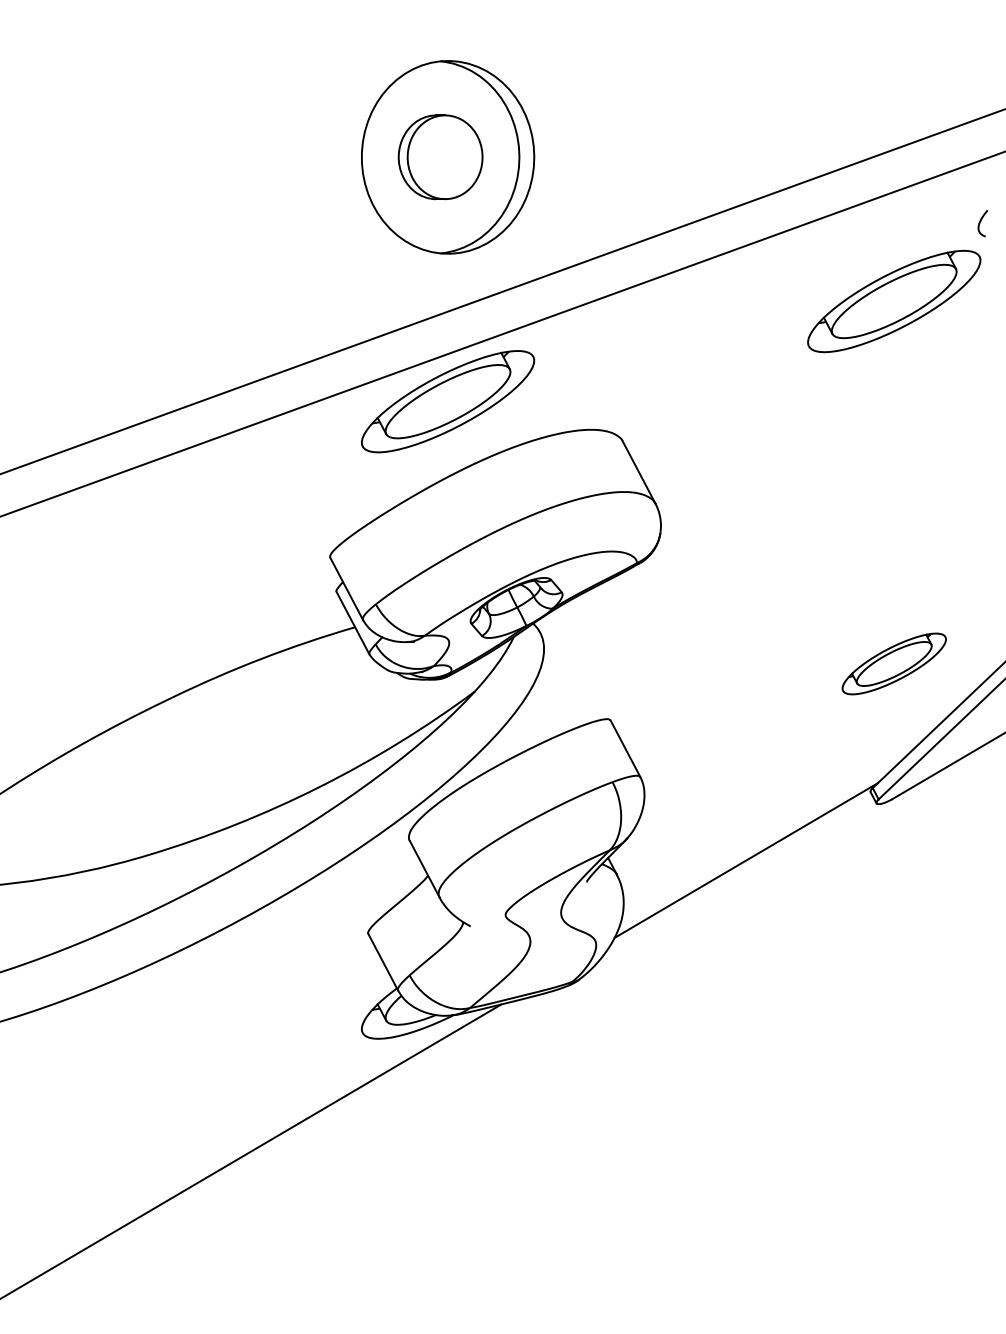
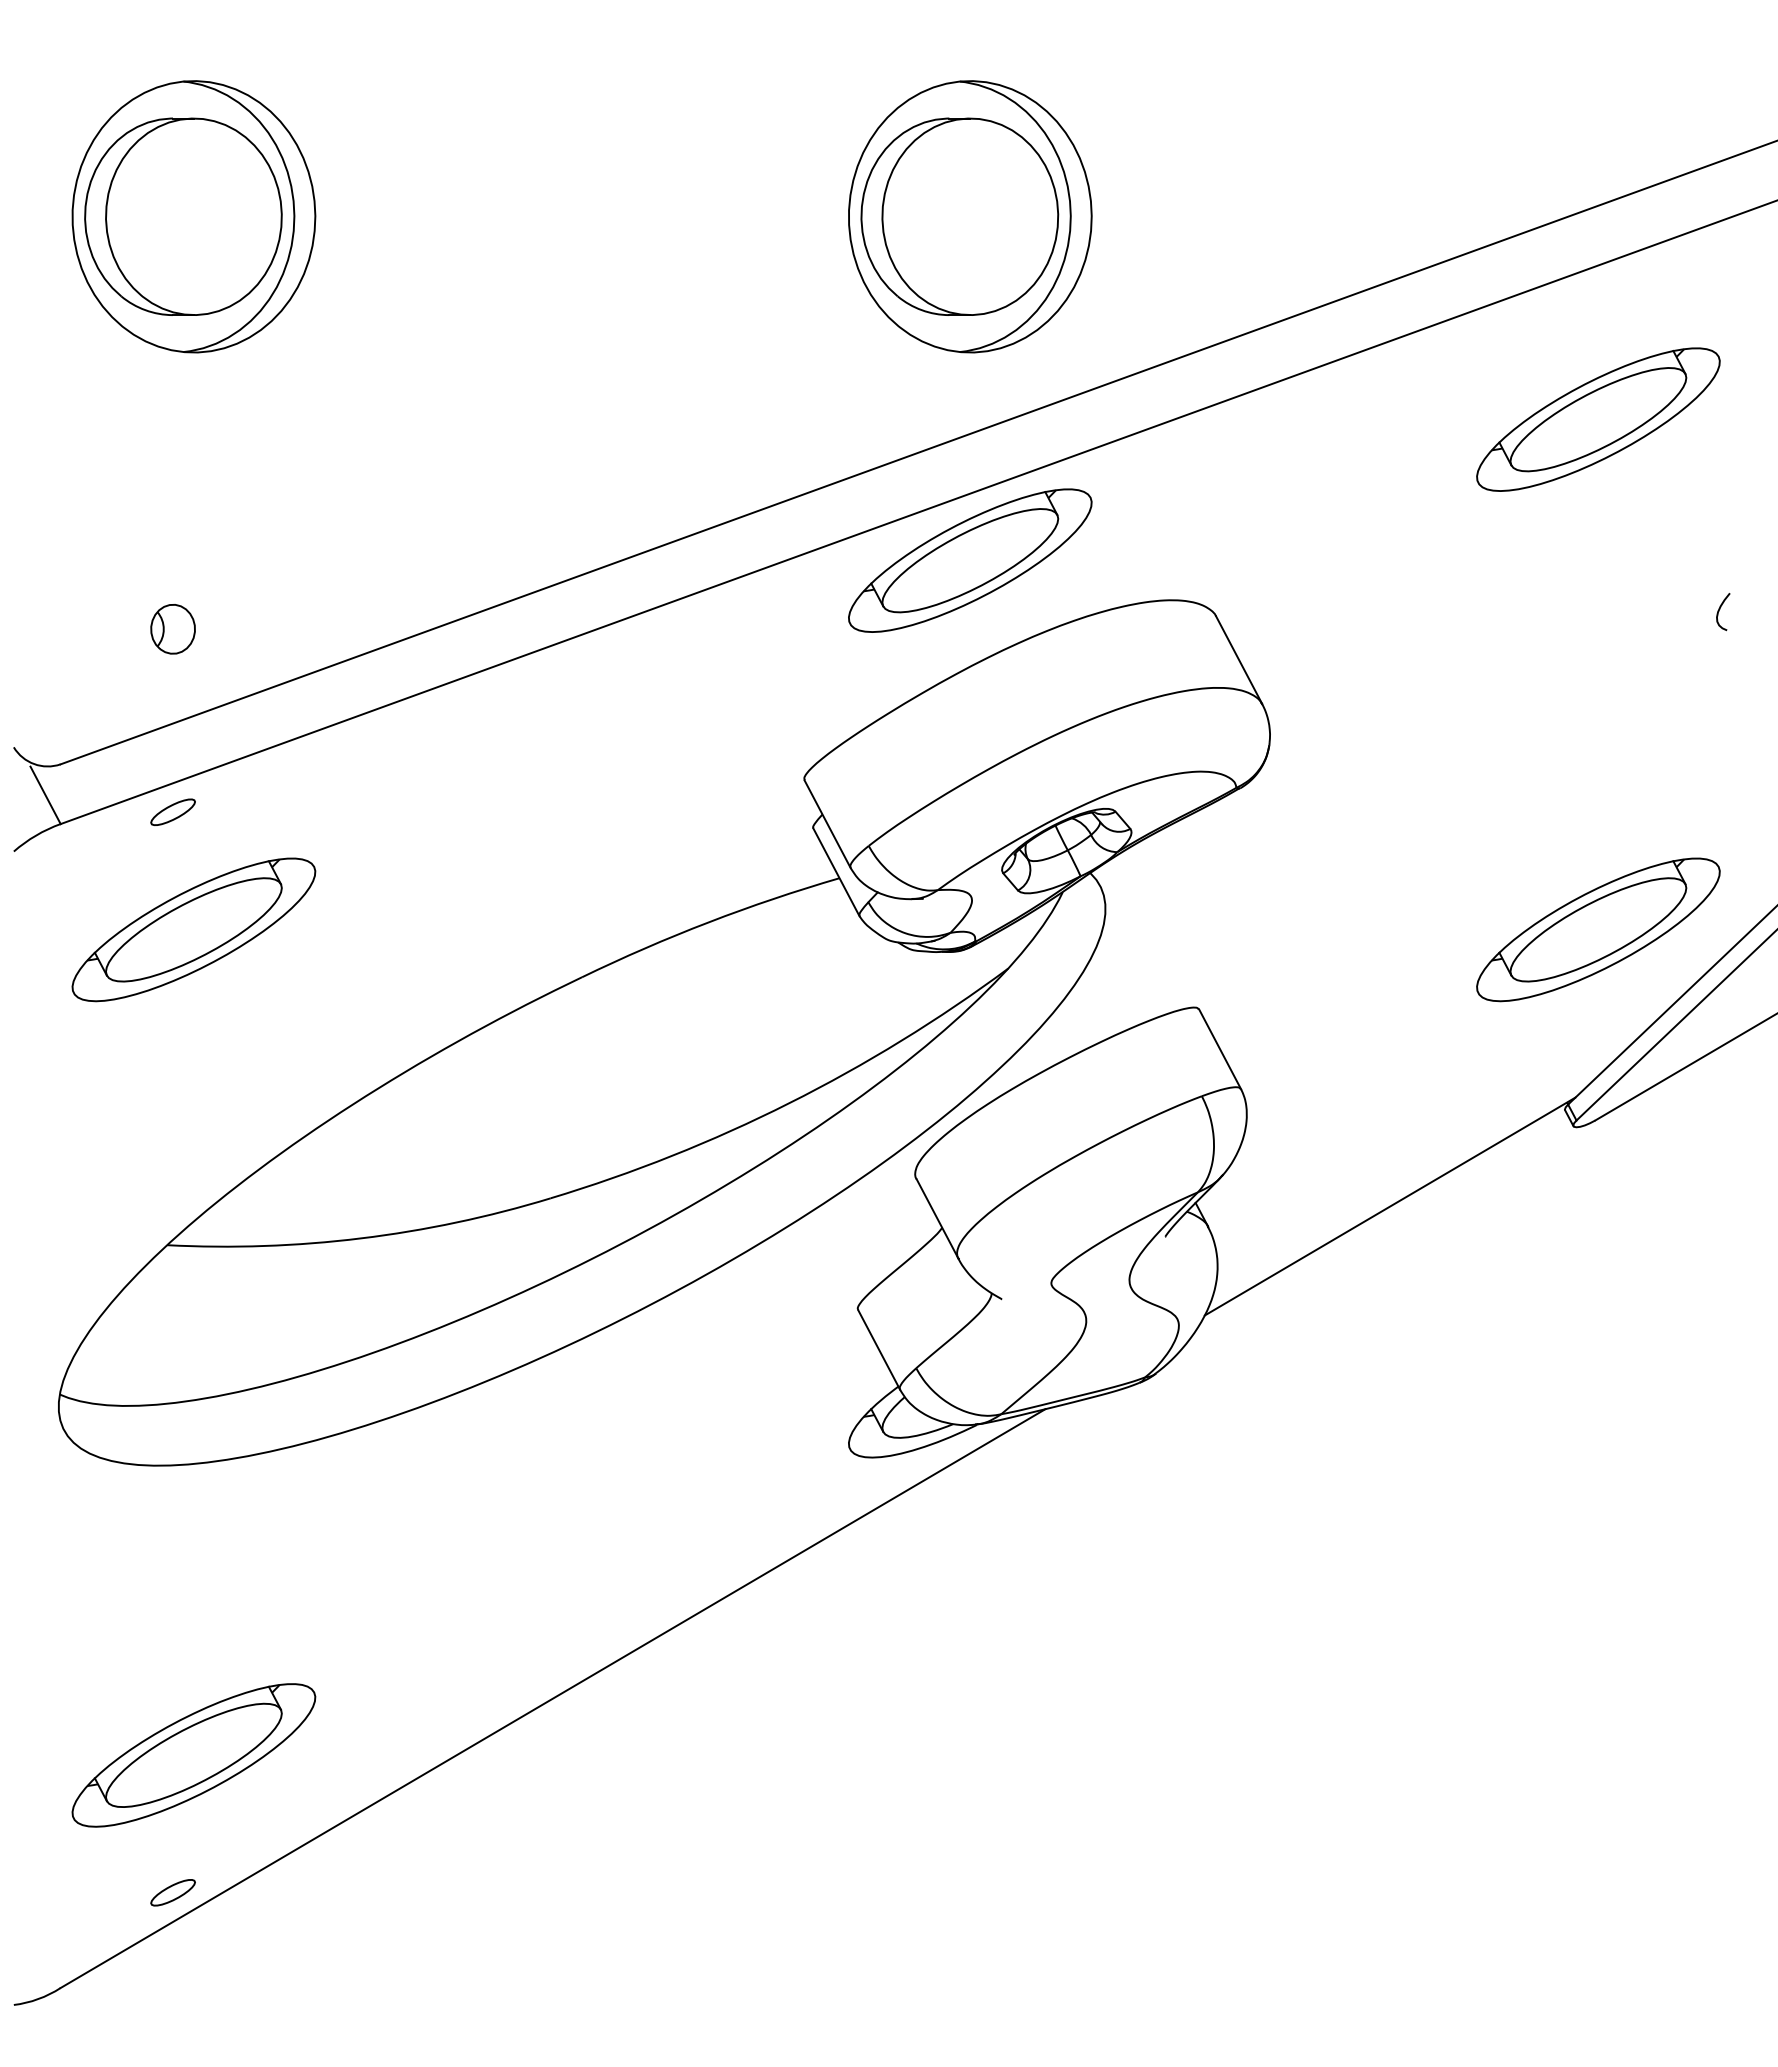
part: (440, 157) -> (959, 216), size x1.67
curve: (980, 223) -> (1719, 611), moved
part: (894, 663) -> (1598, 929), size x1.67

